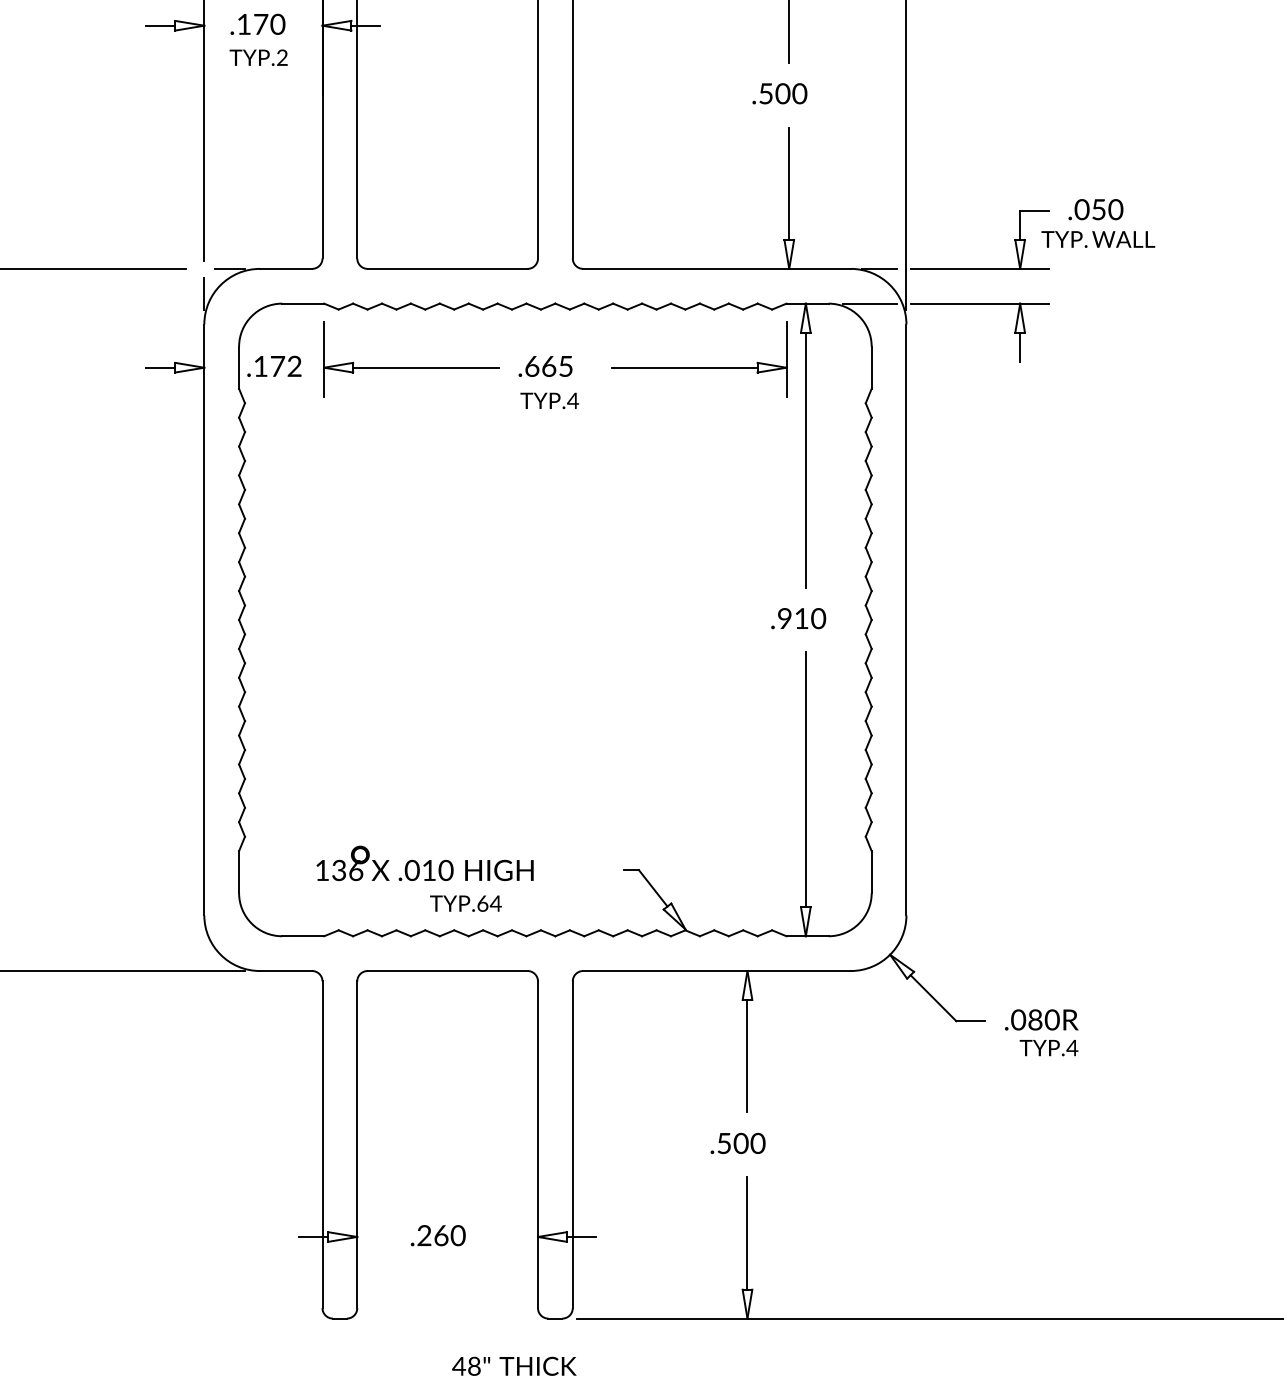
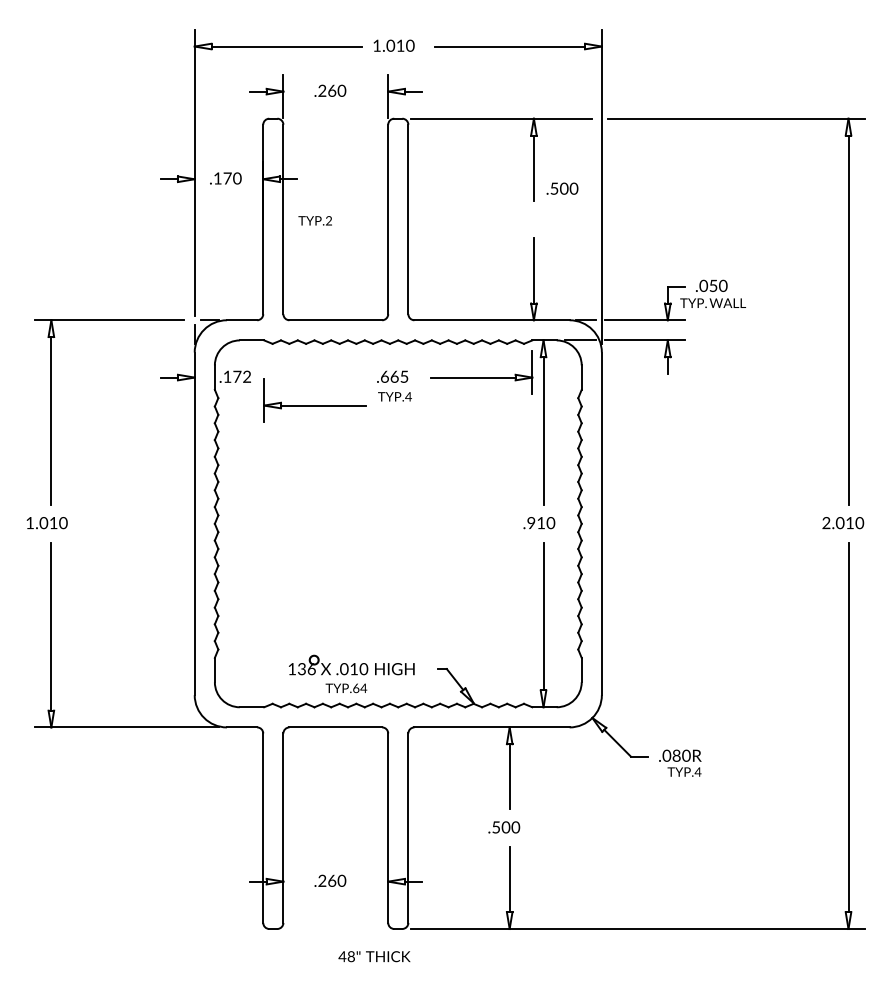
text: (257, 57) -> (314, 220), moved
text: (779, 93) -> (562, 188), moved
part: (410, 358) -> (314, 400), moved
text: (424, 862) -> (351, 664), moved

